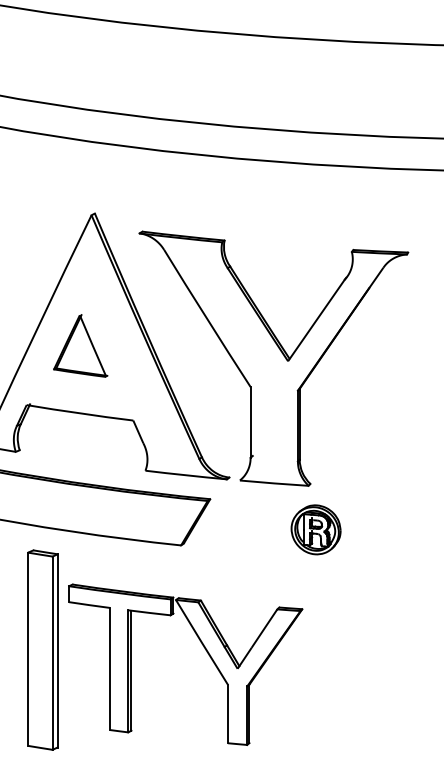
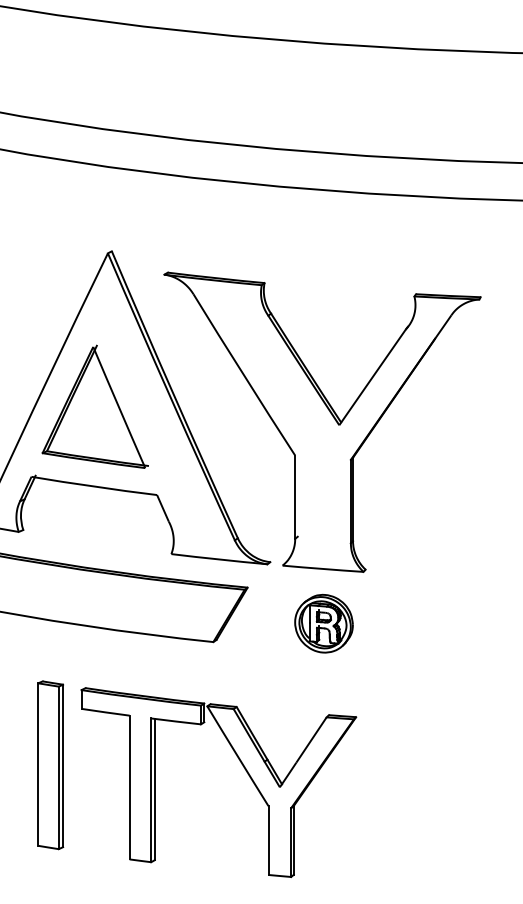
part: (80, 345) -> (94, 406), size x1.67
part: (315, 529) -> (323, 623), moved
part: (42, 649) -> (50, 764), size x0.71

